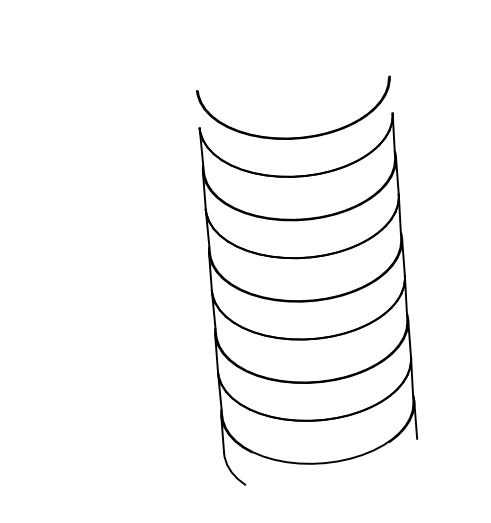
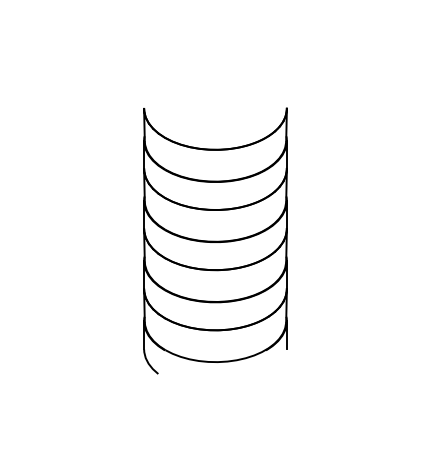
part: (297, 136) -> (215, 120), removed

